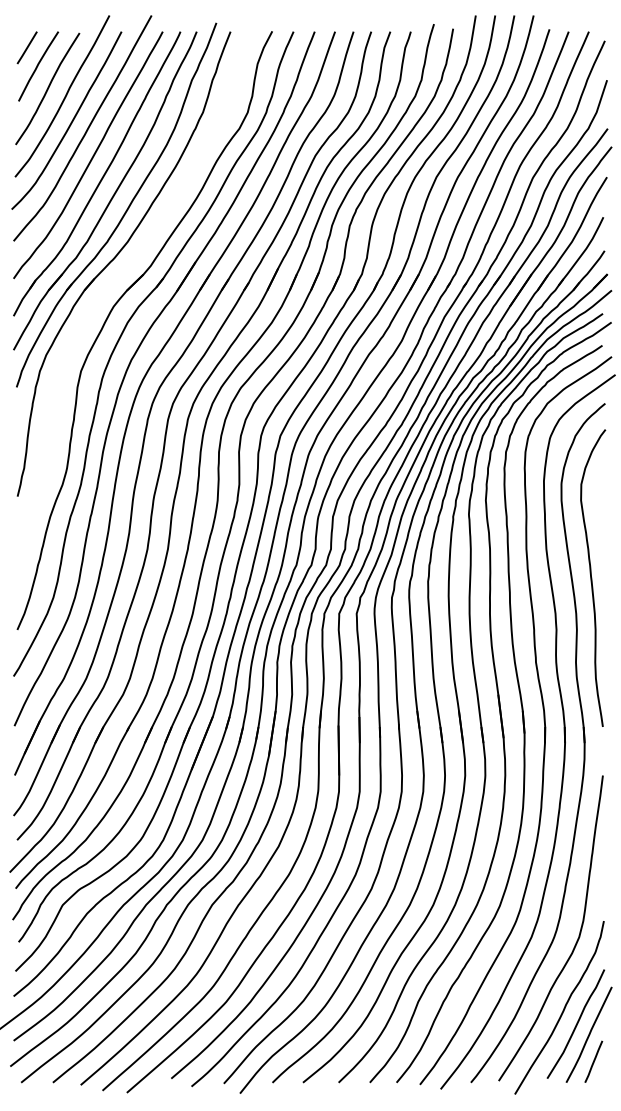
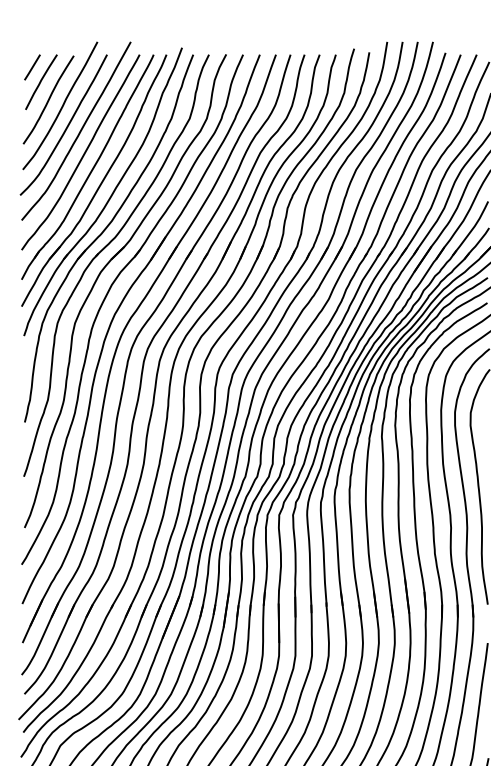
part: (117, 278) -> (103, 249), added

